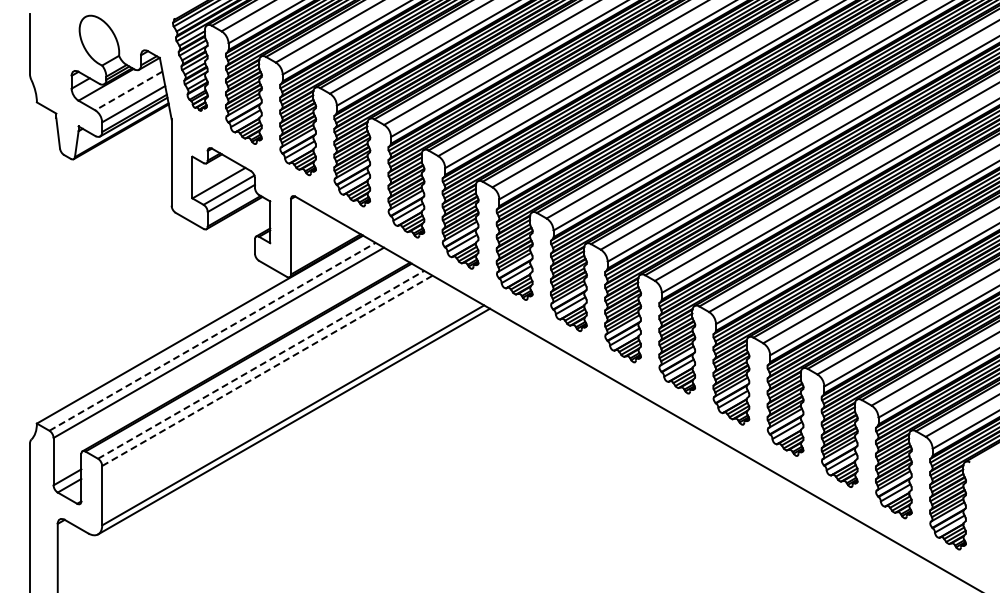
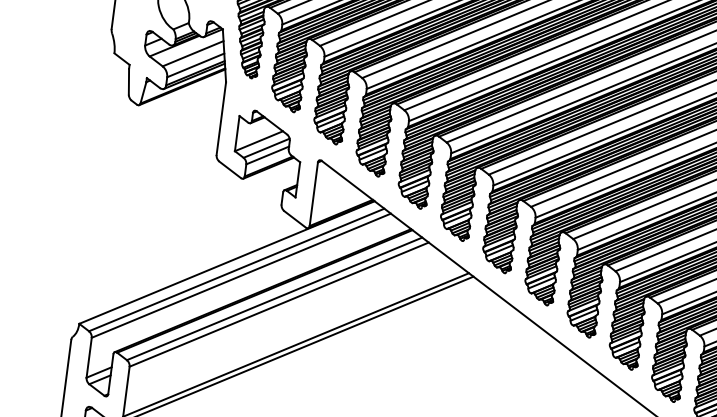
line: (128, 90) -> (192, 53), dashed -> solid
line: (212, 336) -> (236, 269), dashed -> solid
line: (261, 364) -> (274, 298), dashed -> solid
line: (267, 370) -> (279, 304), dashed -> solid

